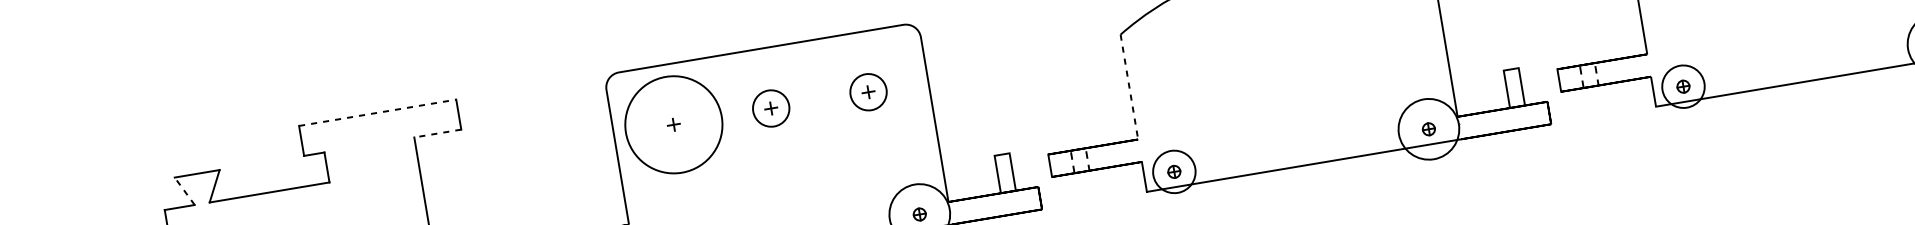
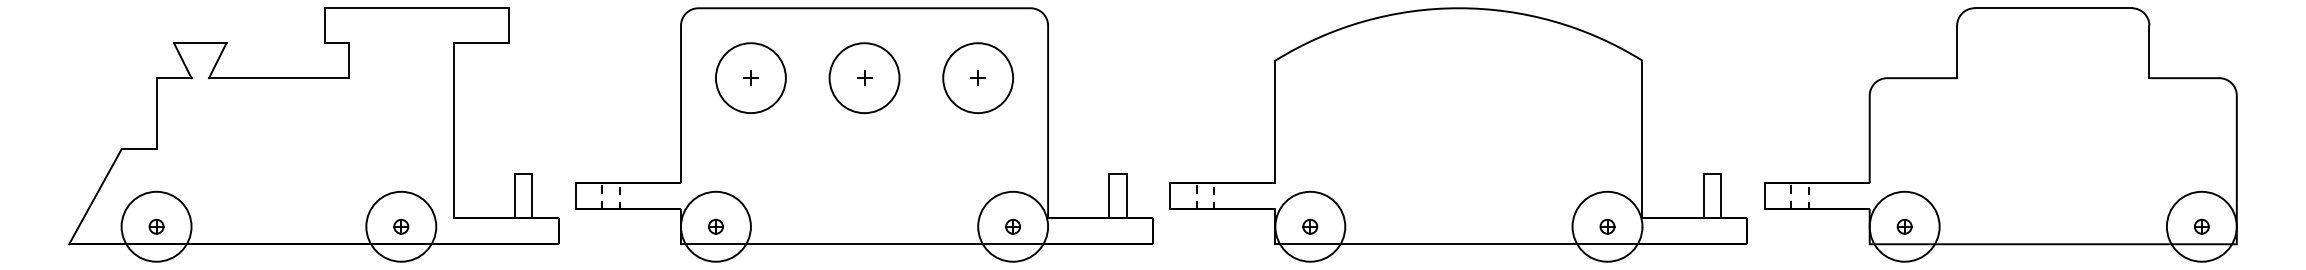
circle: (1683, 86) -> (1904, 226), size x1.43
line: (1129, 87) -> (1275, 122), dashed -> solid
circle: (868, 92) -> (978, 78), size x1.67
circle: (771, 108) -> (864, 78), size x1.67
line: (377, 113) -> (416, 8), dashed -> solid
circle: (673, 125) -> (750, 78), size x0.62
line: (437, 133) -> (480, 43), dashed -> solid
circle: (1174, 171) -> (1310, 226), size x1.43
line: (184, 191) -> (182, 60), dashed -> solid

